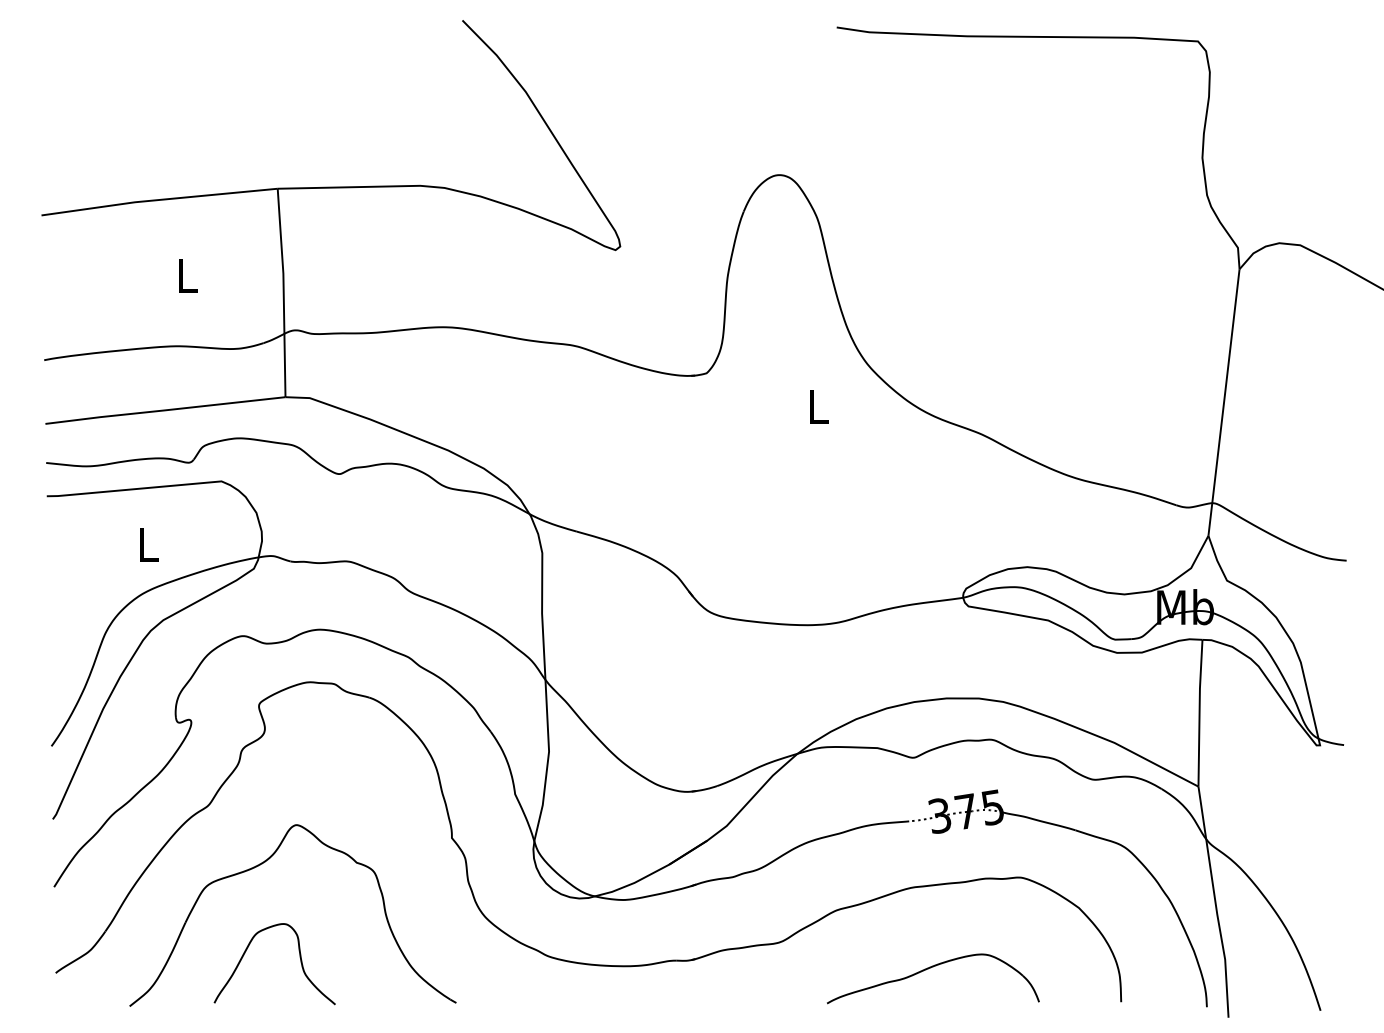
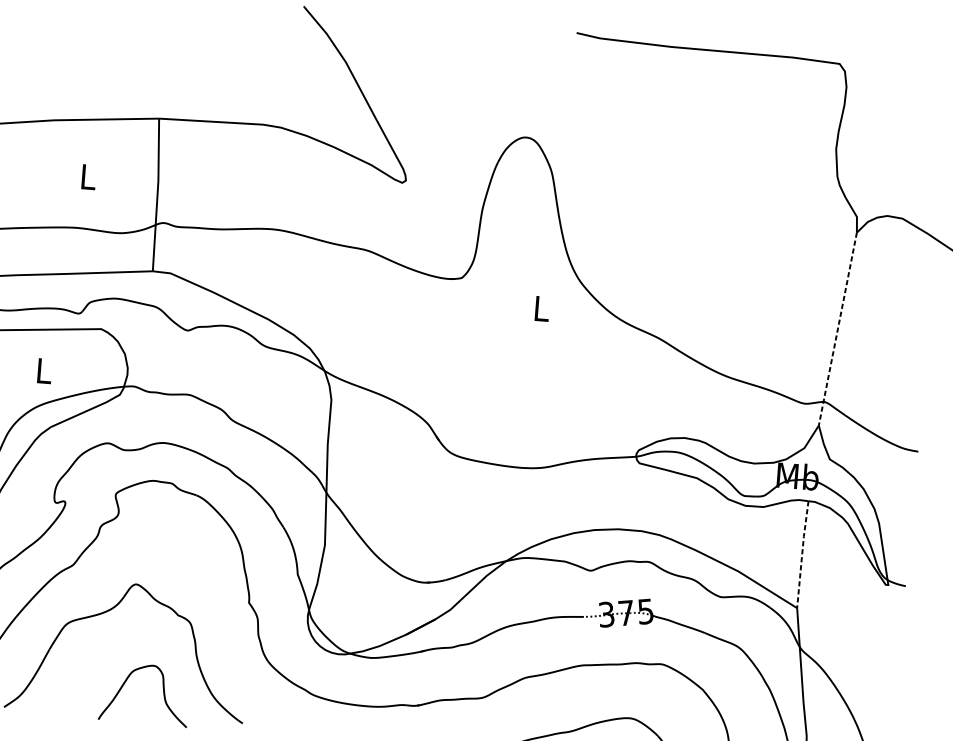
line: (1224, 402) -> (838, 329), solid -> dashed
line: (1199, 713) -> (802, 554), solid -> dashed
curve: (299, 957) -> (163, 691), moved

